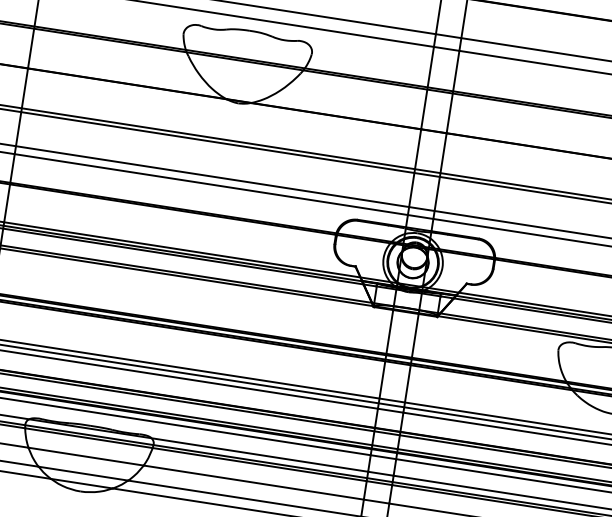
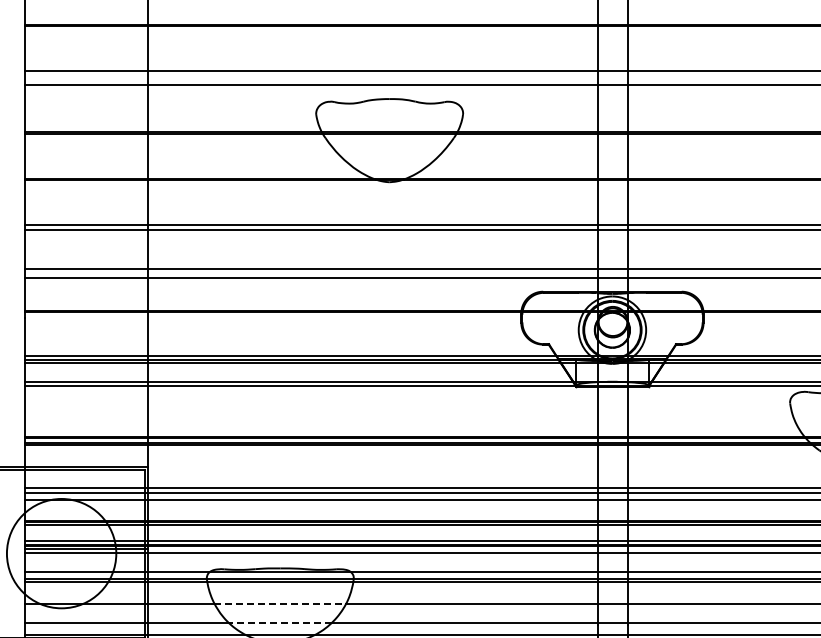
line: (86, 456) -> (280, 603), solid -> dashed
line: (82, 473) -> (279, 623), solid -> dashed

